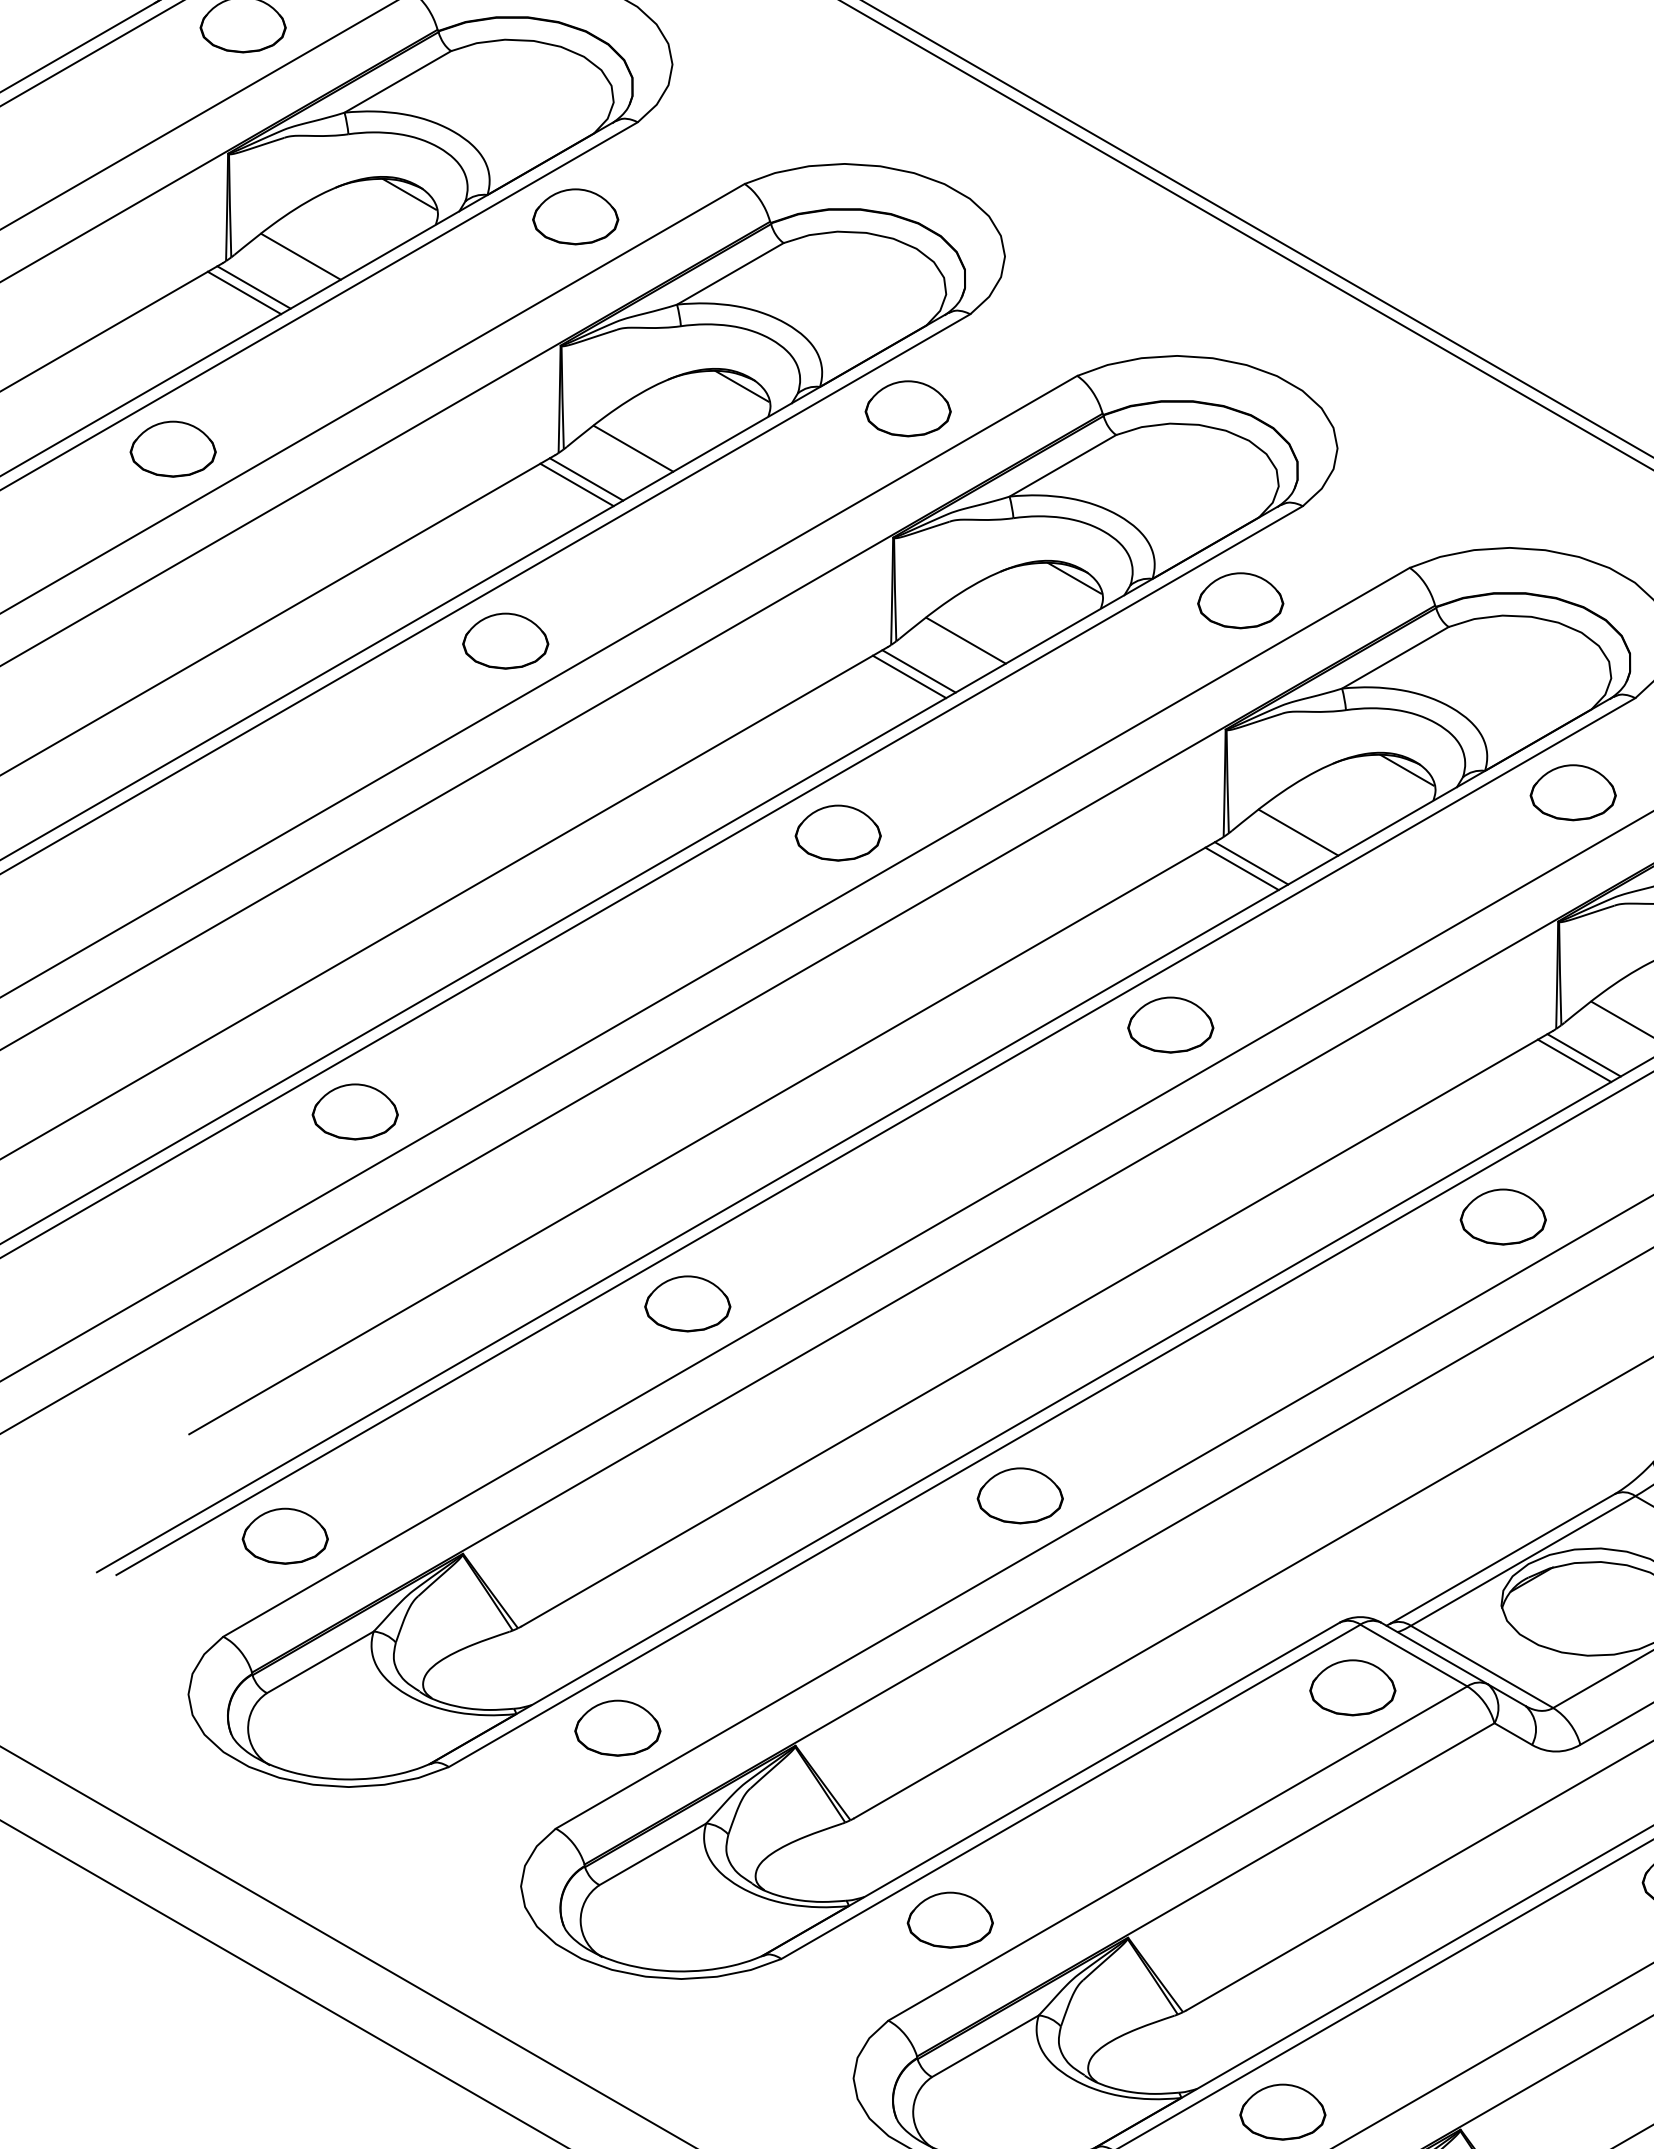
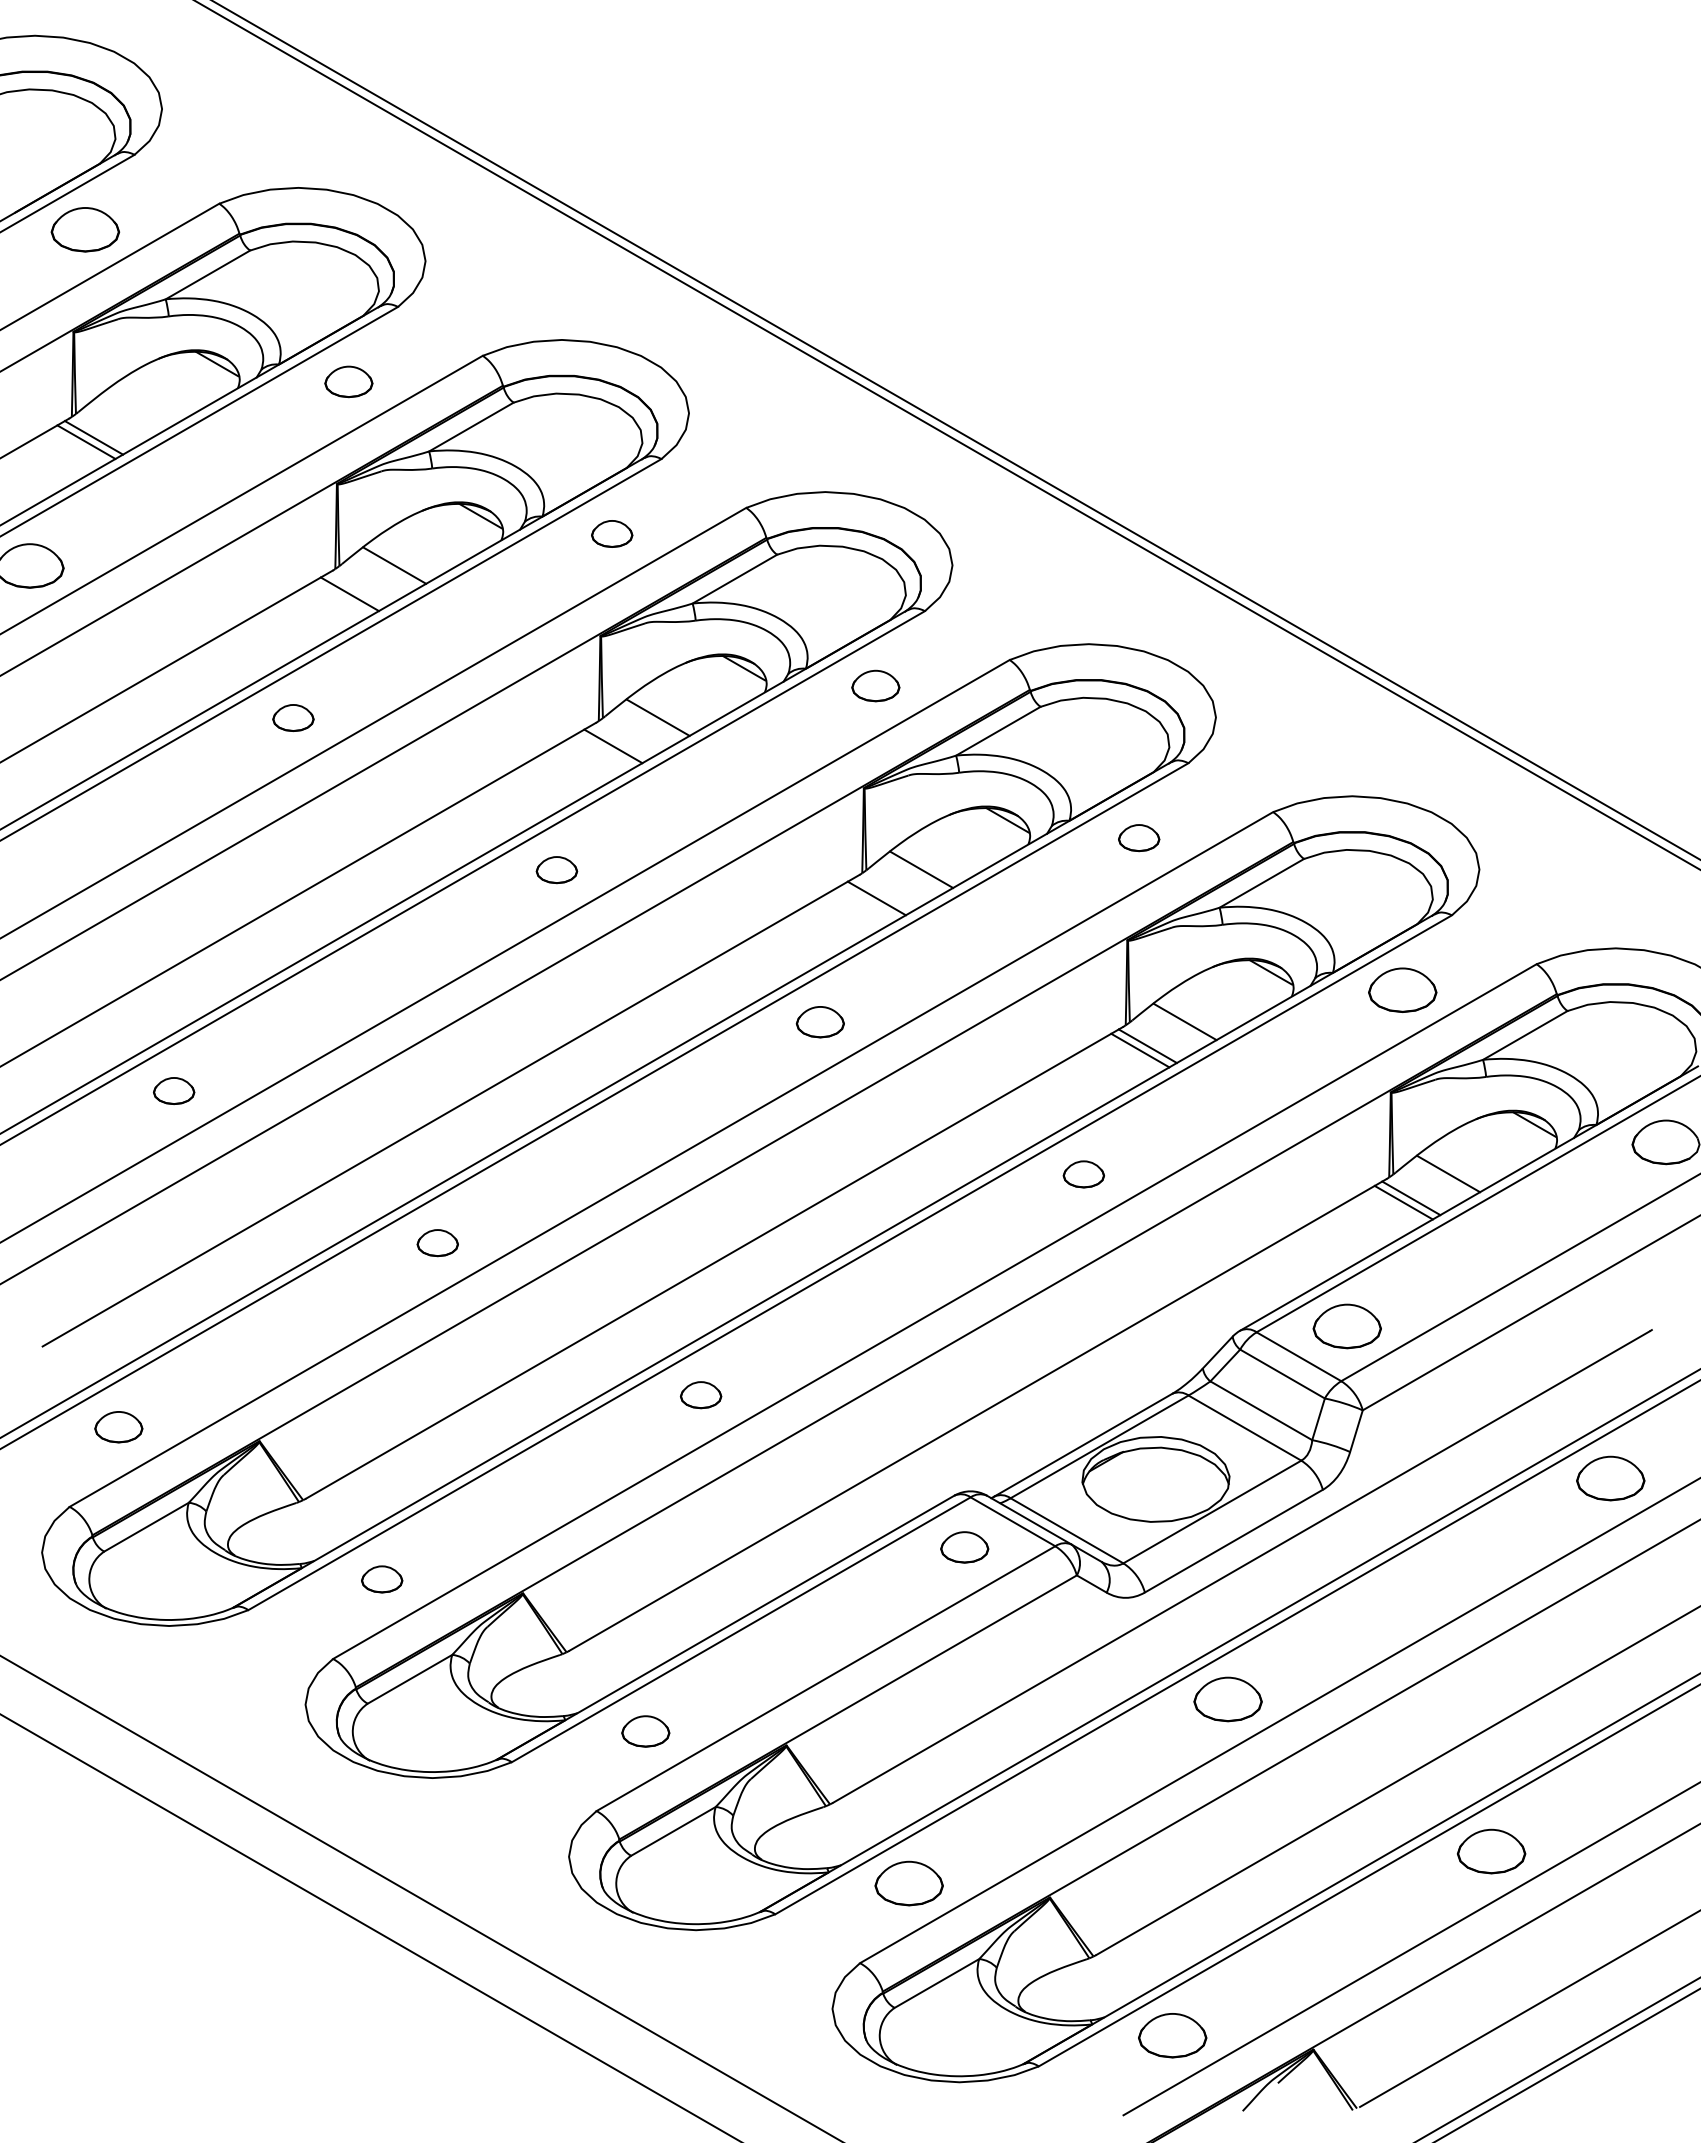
part: (575, 216) -> (348, 381), size x0.7
line: (300, 256) -> (130, 413), removed
part: (907, 408) -> (611, 533), size x0.6
line: (586, 478) -> (357, 589), removed
part: (1240, 600) -> (875, 685), size x0.7
part: (505, 640) -> (293, 717), size x0.6
line: (918, 670) -> (620, 741), removed
part: (1572, 791) -> (1138, 837), size x0.6
part: (837, 832) -> (556, 869), size x0.6
line: (1251, 862) -> (884, 893), removed
part: (1170, 1024) -> (820, 1021), size x0.7
part: (354, 1111) -> (173, 1090), size x0.6
part: (1502, 1217) -> (1083, 1174), size x0.6
part: (687, 1303) -> (437, 1242), size x0.6
part: (1019, 1494) -> (700, 1394), size x0.6
part: (284, 1535) -> (118, 1426), size x0.7
part: (1352, 1687) -> (964, 1547), size x0.7
part: (616, 1728) -> (381, 1579), size x0.6
part: (950, 1920) -> (645, 1731), size x0.7

